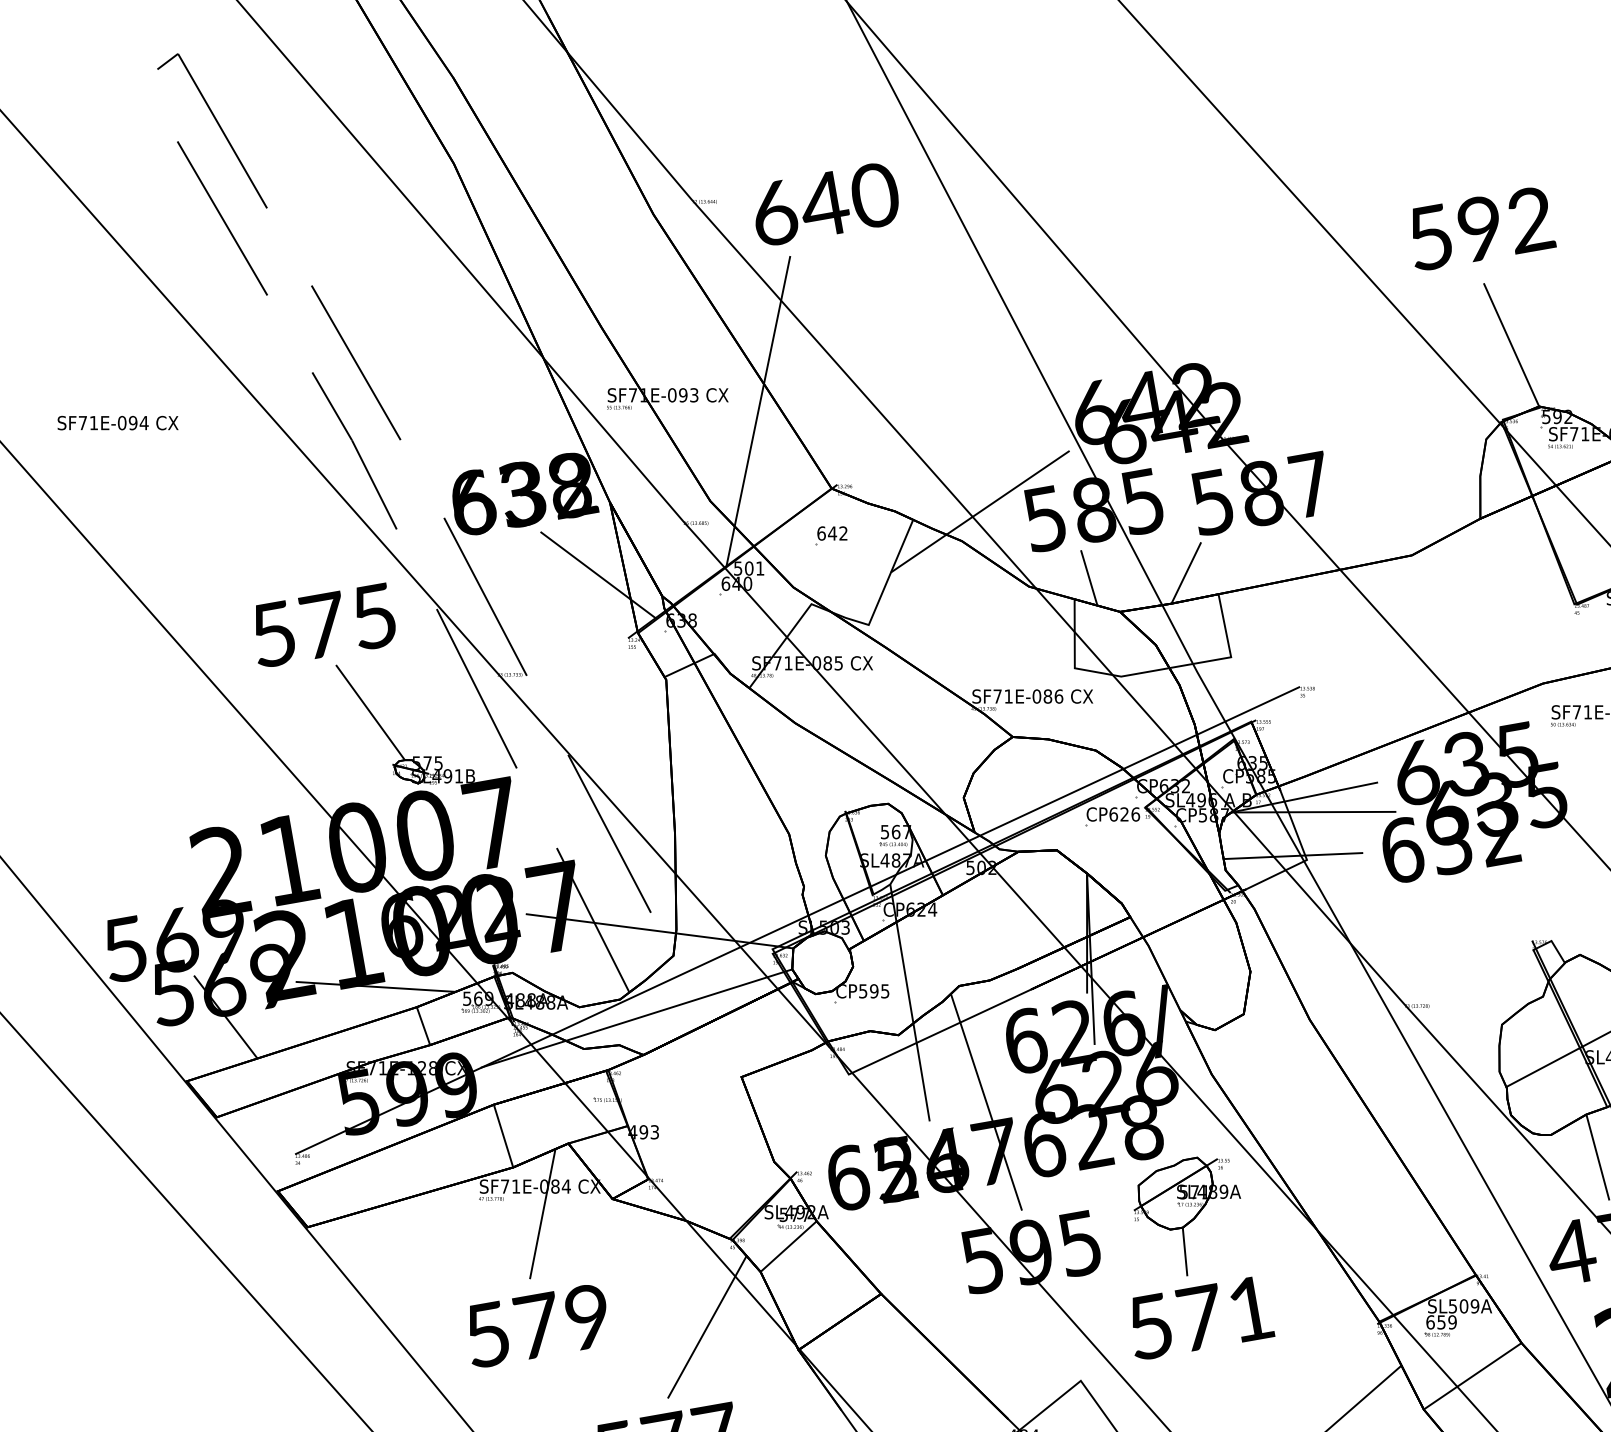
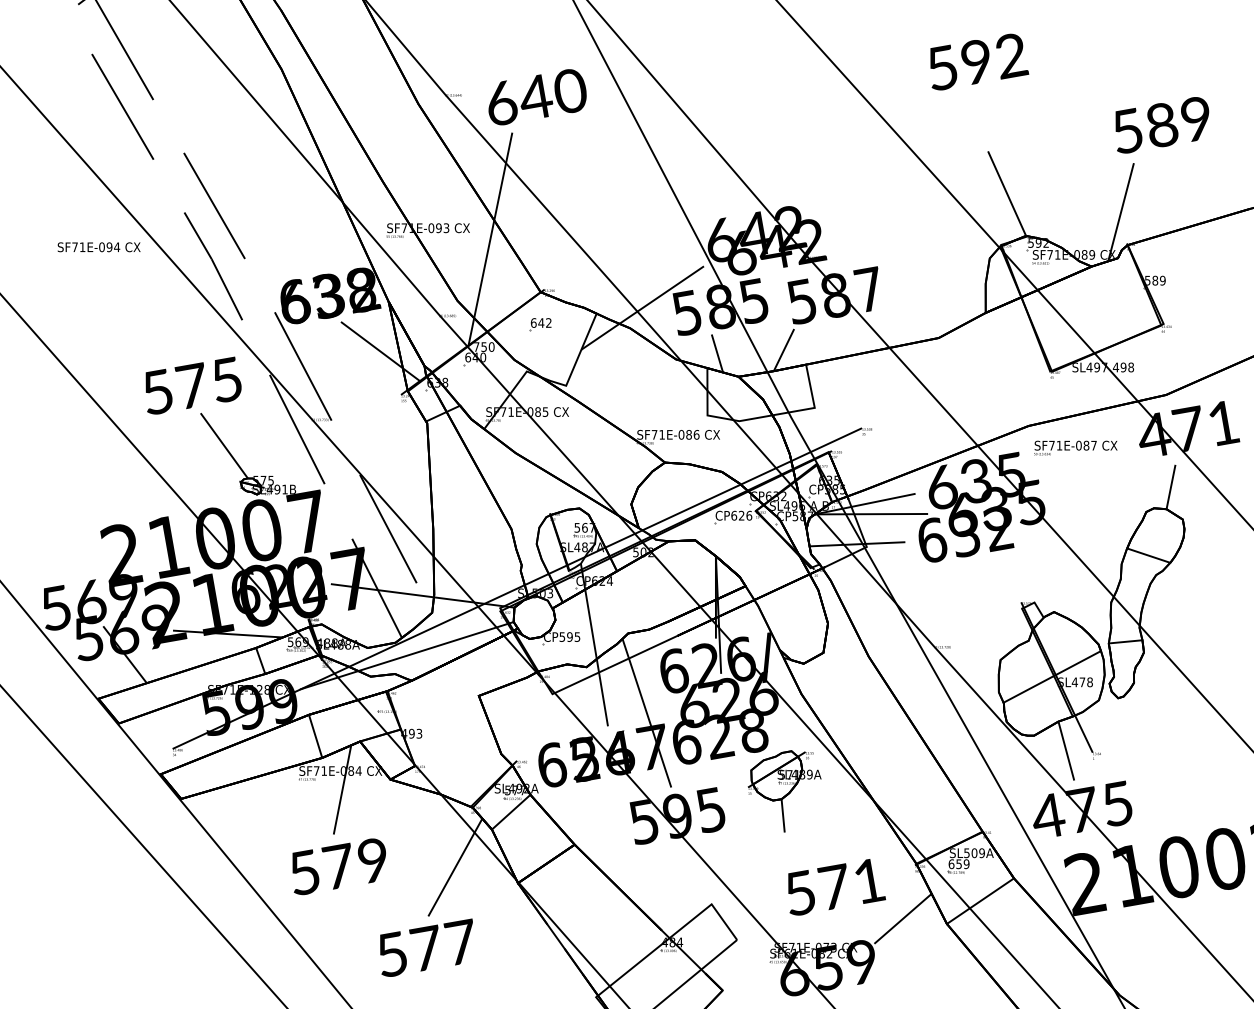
text: (1484, 228) -> (979, 61), moved
text: (117, 423) -> (98, 247), moved
text: (748, 567) -> (483, 346), 501 -> 750
text: (1203, 1318) -> (836, 887), moved

